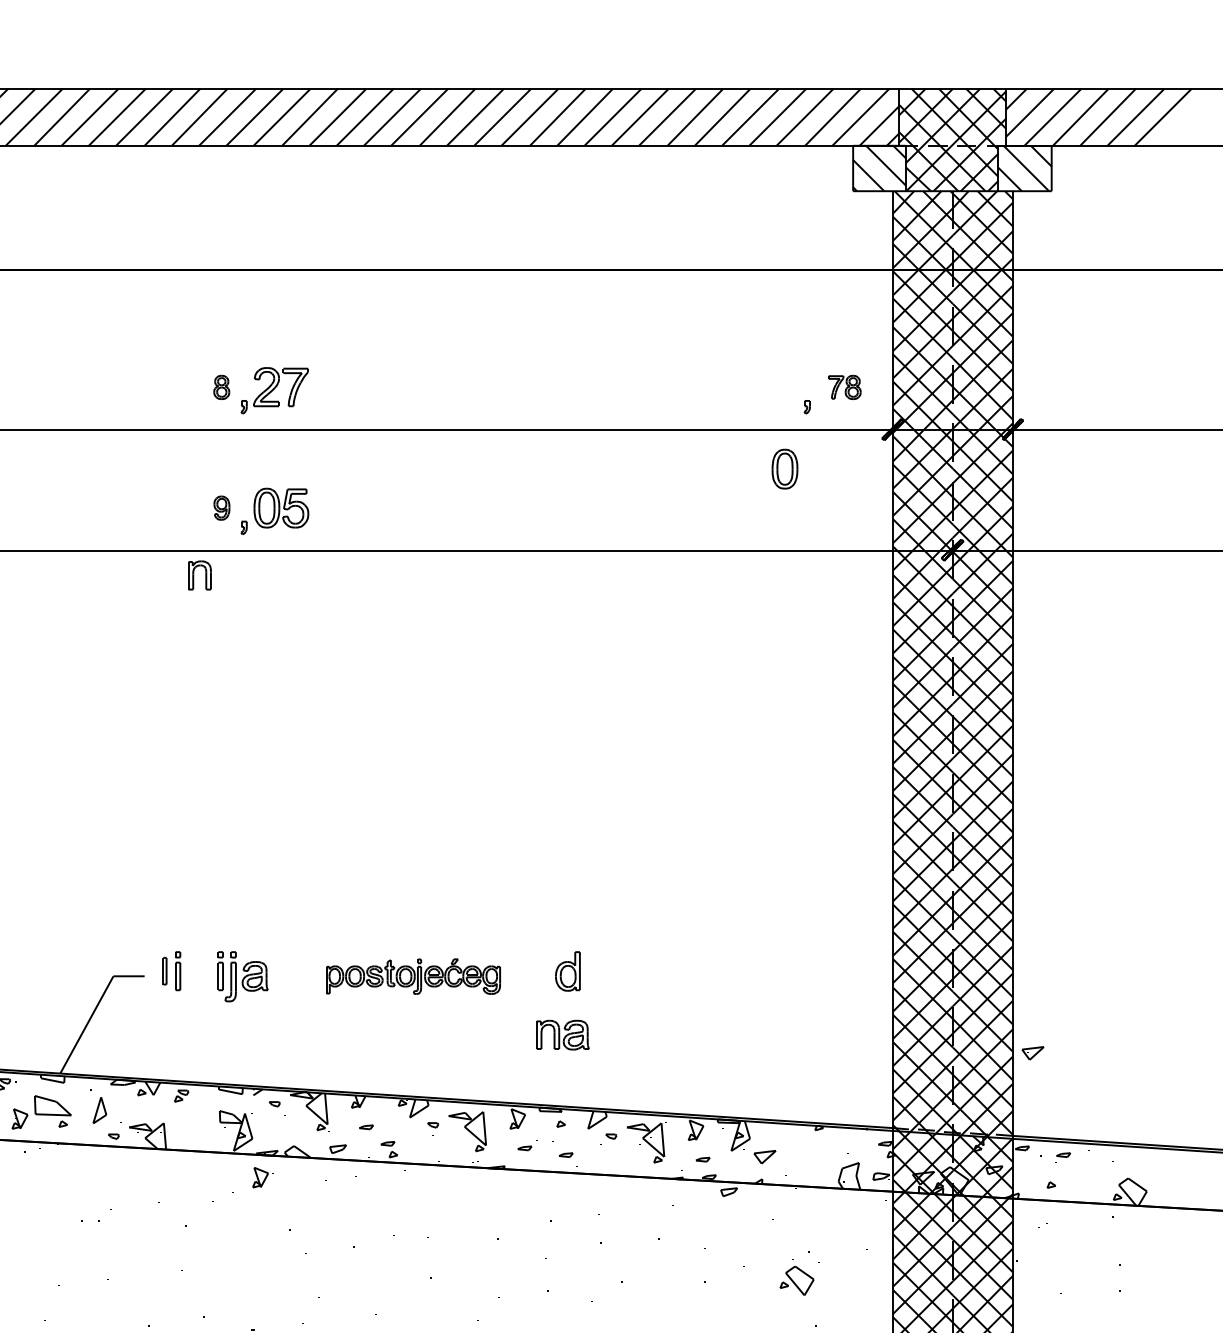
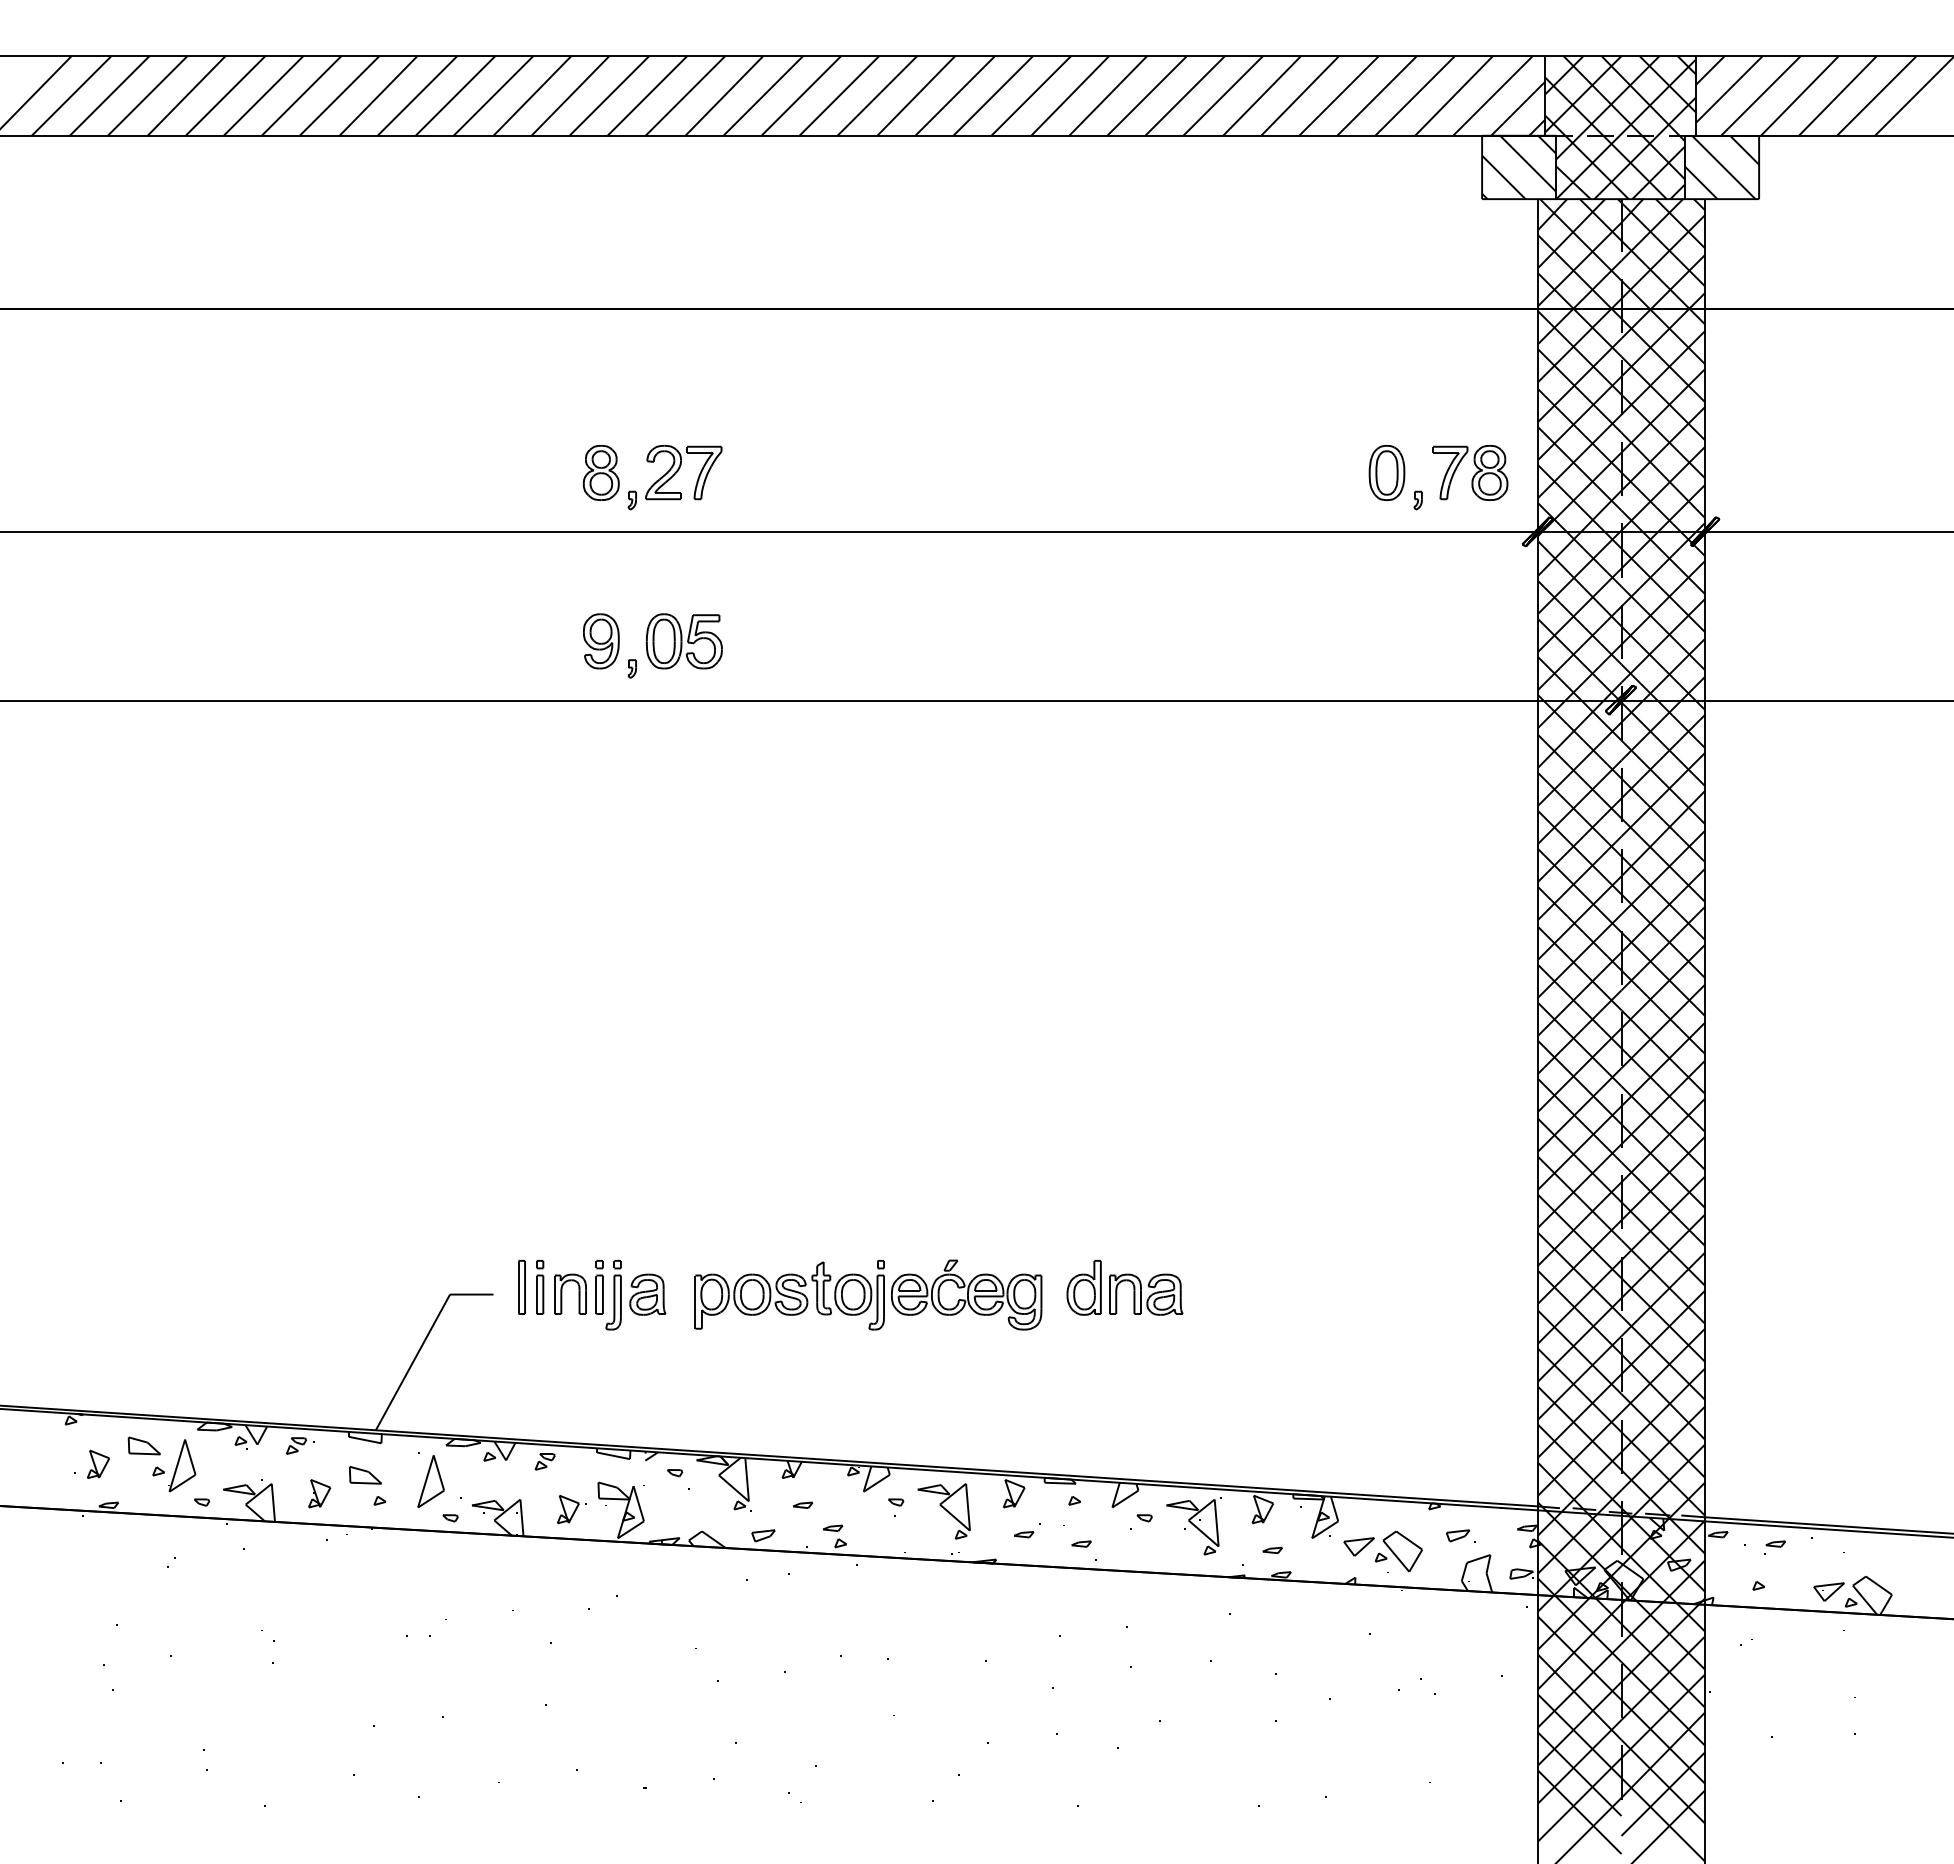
part: (221, 387) -> (600, 472), size x1.67
part: (844, 387) -> (1470, 472), size x1.67
part: (784, 468) -> (1386, 472), moved
part: (222, 508) -> (601, 641), size x1.67
part: (194, 574) -> (562, 1293), moved
part: (164, 971) -> (521, 1287), size x1.43
part: (413, 976) -> (868, 1294), size x1.43
part: (563, 1035) -> (1146, 1294), moved
part: (1032, 1052) -> (1828, 1591), moved
part: (52, 1105) -> (365, 1475), size x0.62
part: (99, 1110) -> (430, 1481), size x1.43
part: (262, 1177) -> (571, 1509), moved
part: (729, 1191) -> (1458, 1535), moved
part: (796, 1280) -> (1398, 1551), moved

